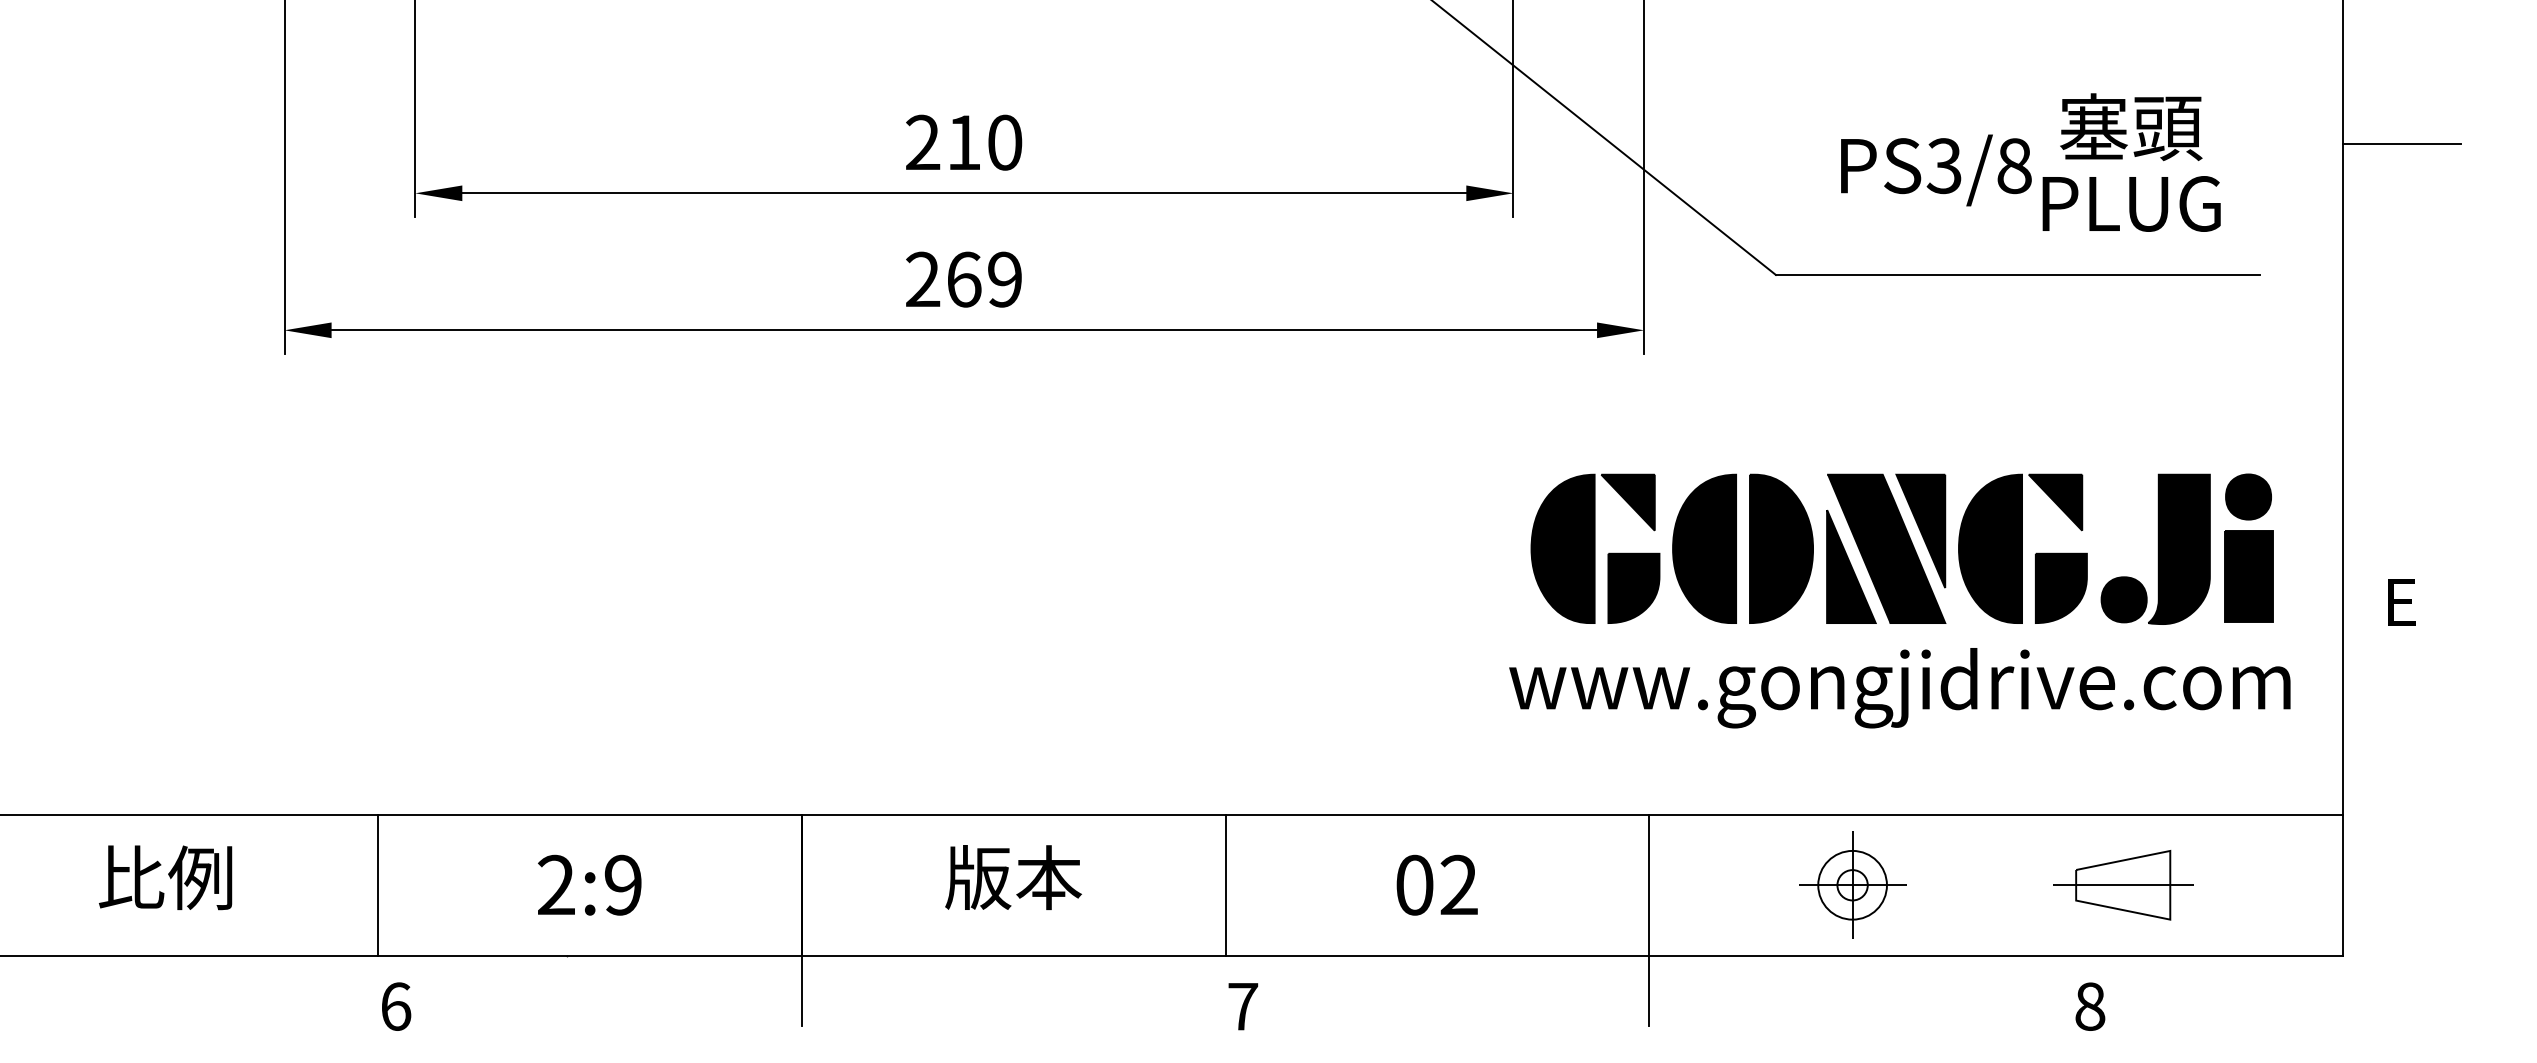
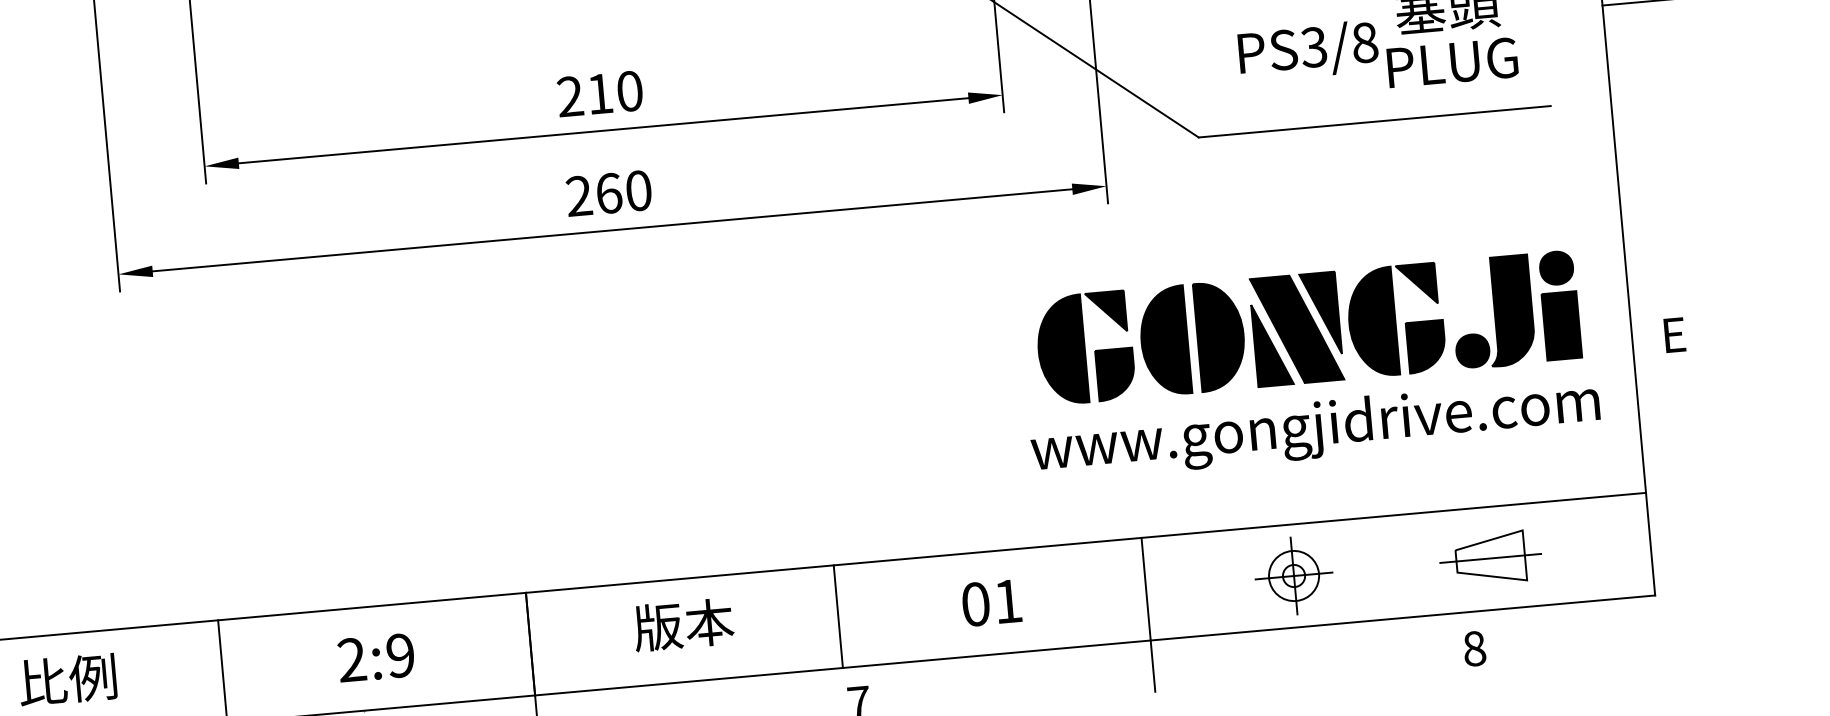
text: (1005, 279) -> (639, 190), 269 -> 260
text: (1458, 884) -> (1007, 600), 02 -> 01

